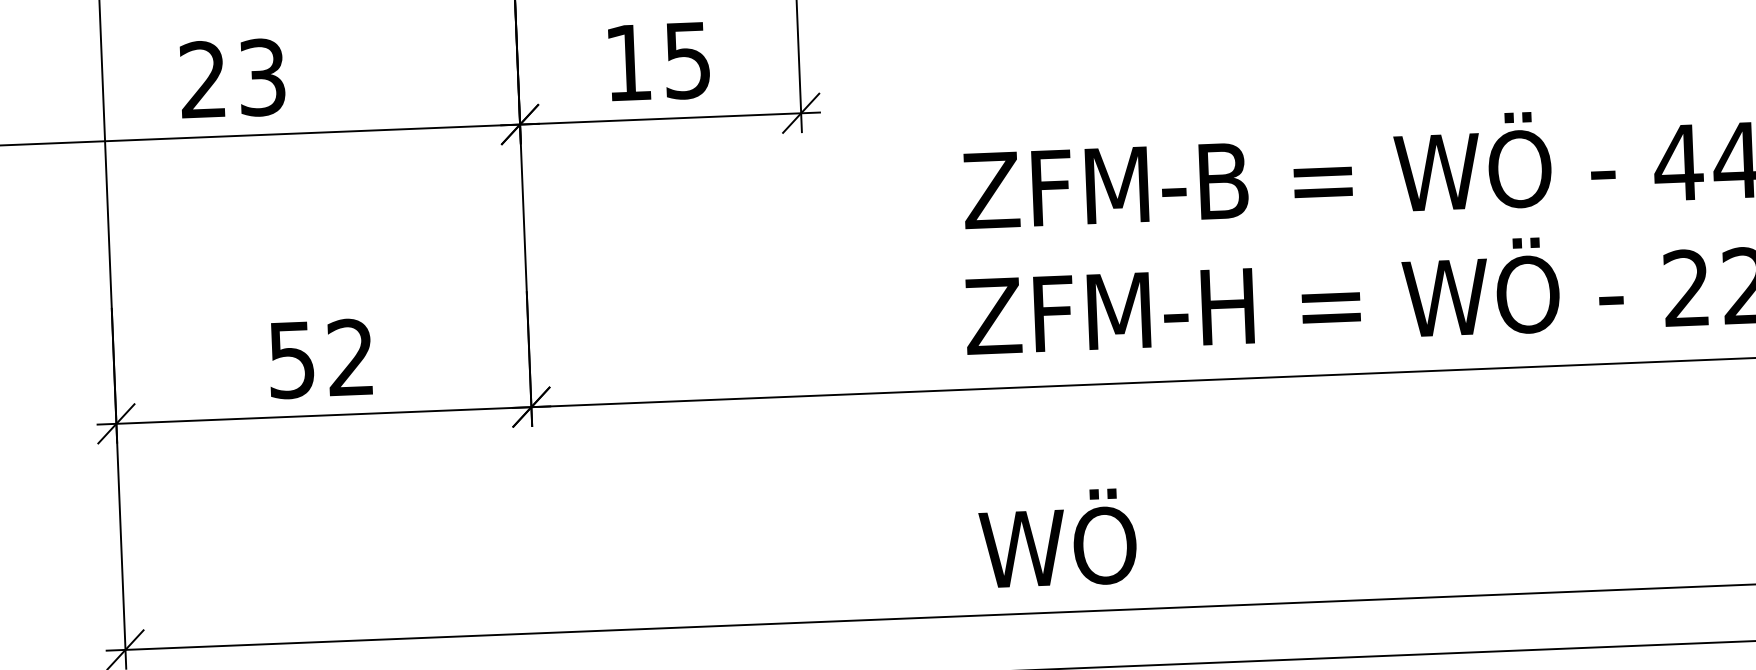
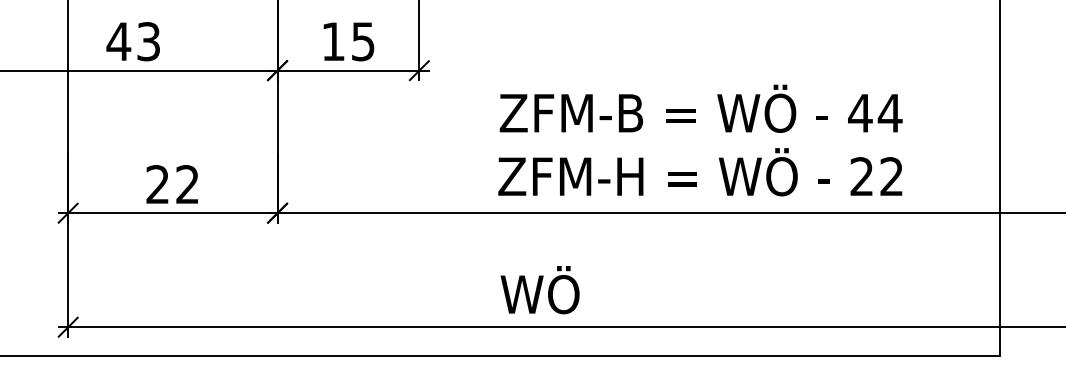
text: (202, 79) -> (118, 41), 23 -> 43
text: (291, 359) -> (157, 184), 52 -> 22

